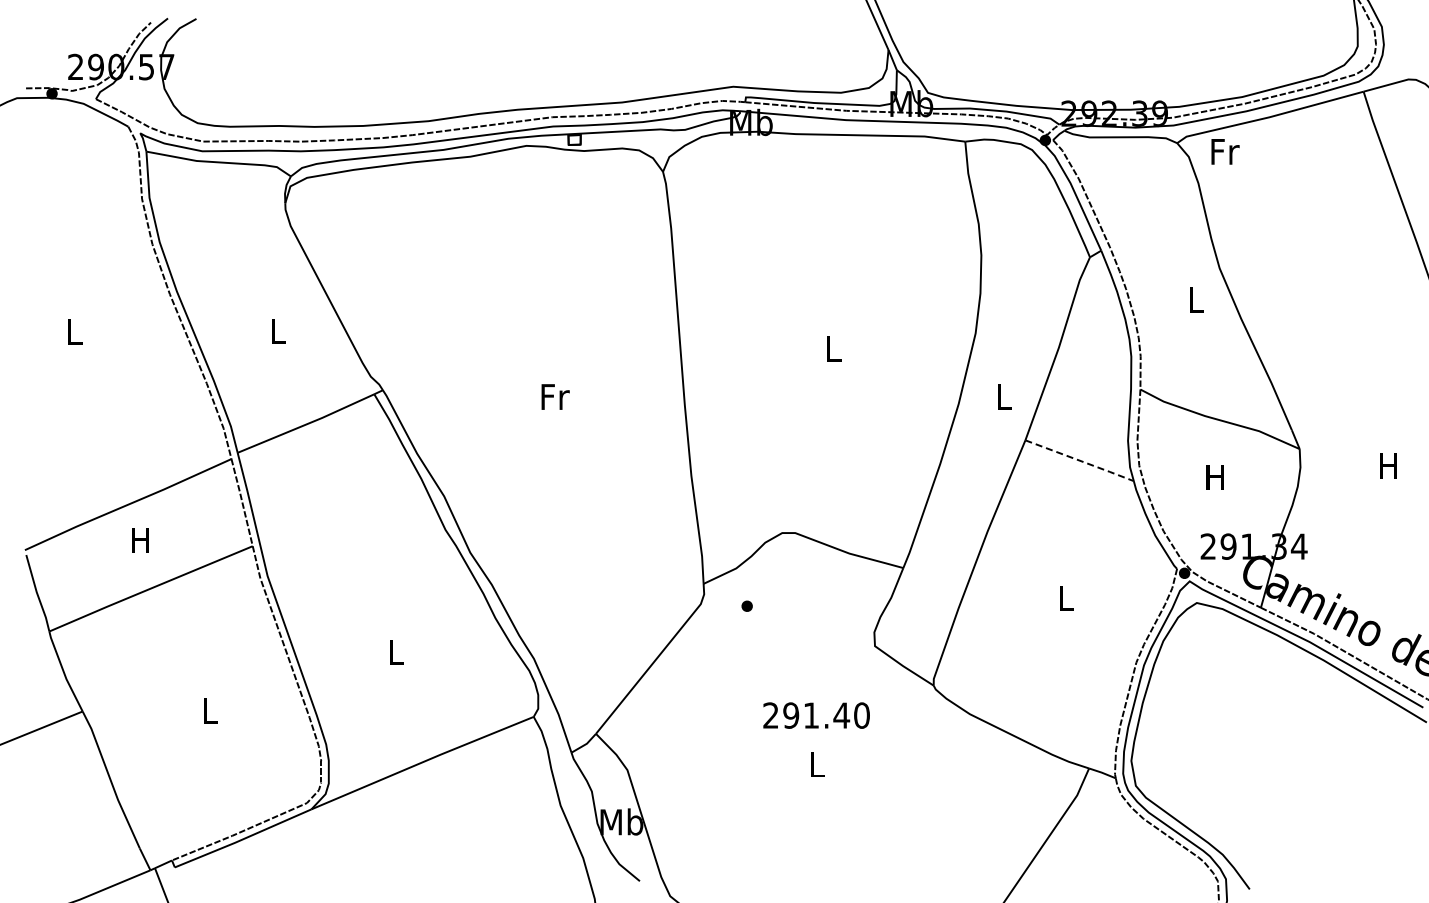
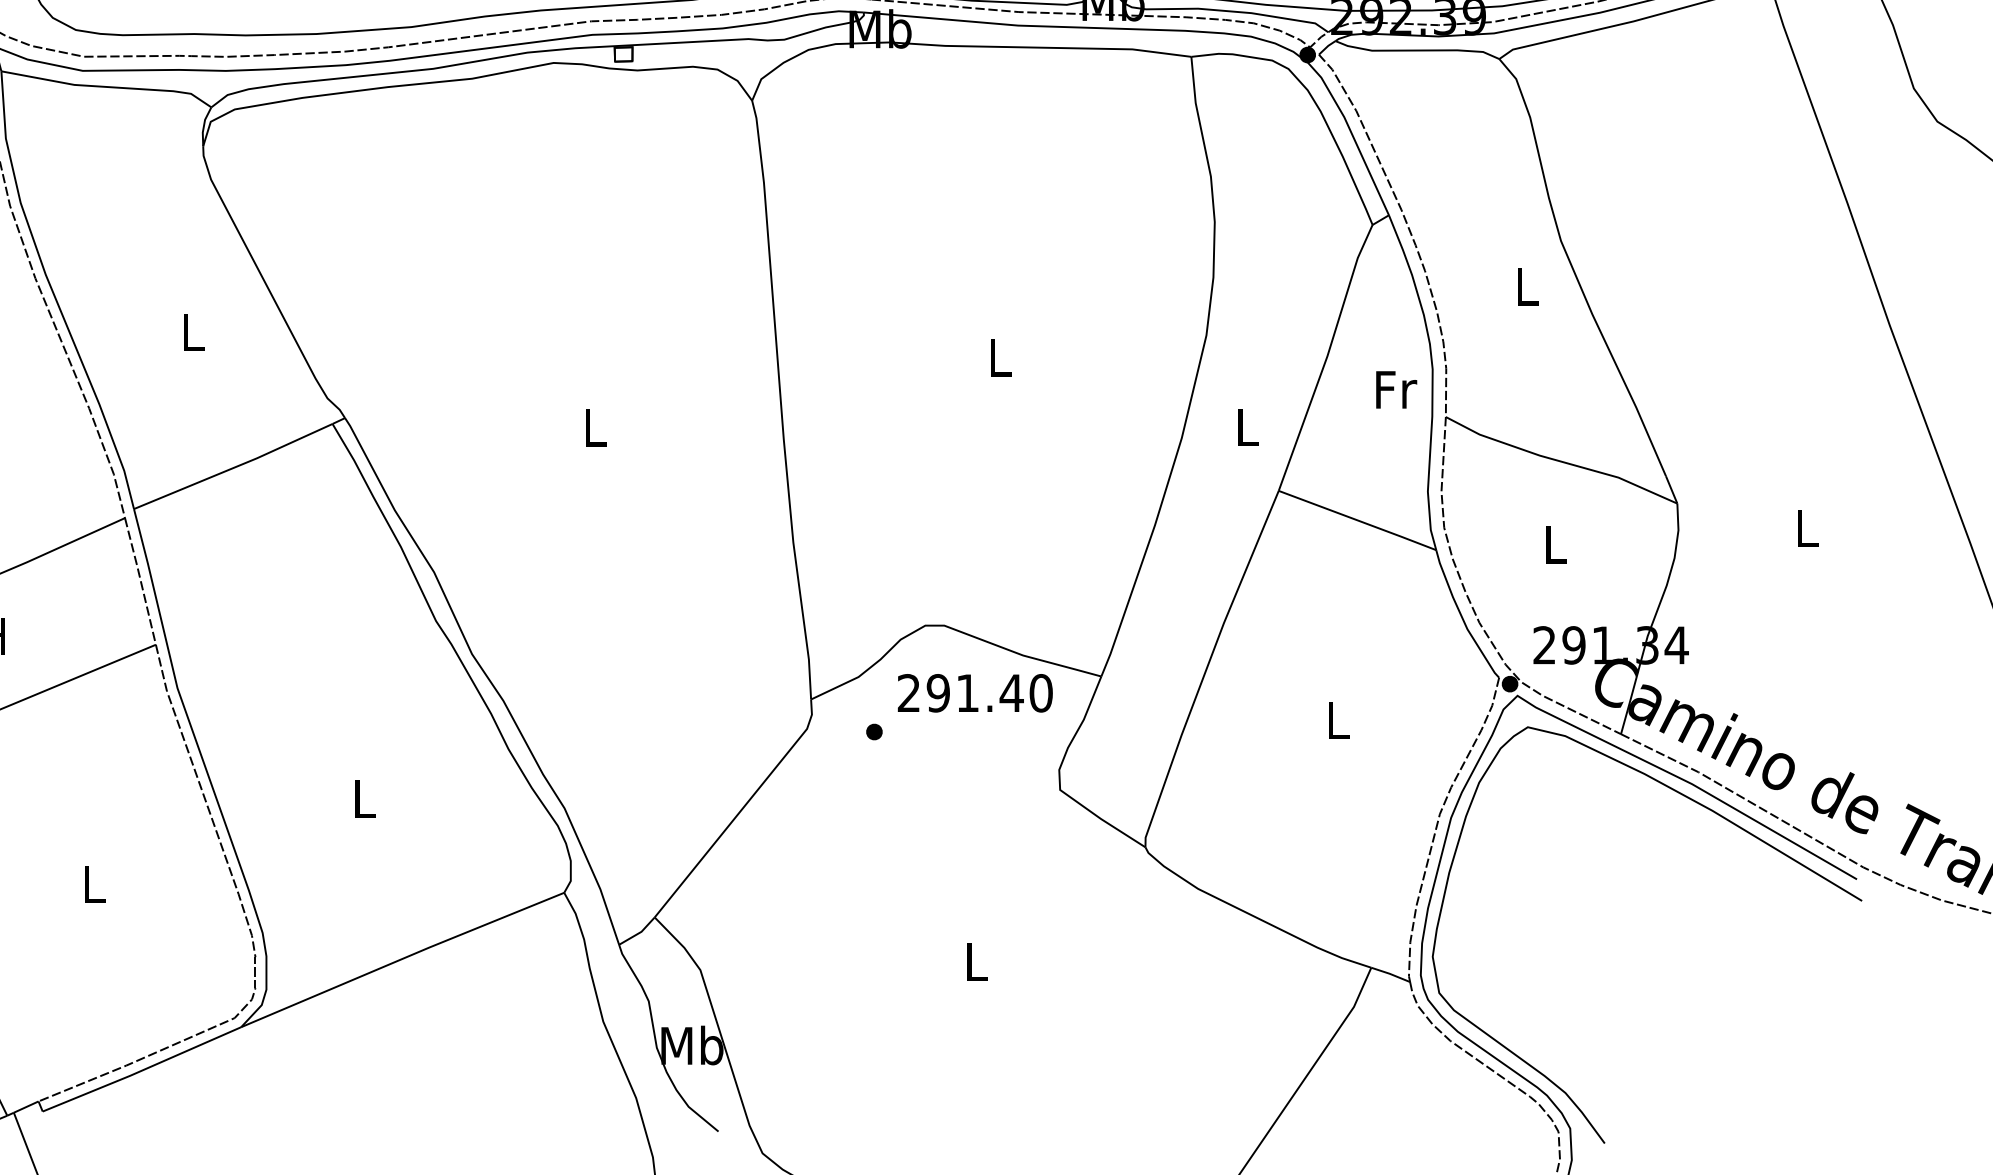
text: (1225, 151) -> (1396, 389), moved
text: (555, 396) -> (595, 427), Fr -> L
line: (1080, 460) -> (1358, 520), dashed -> solid
text: (1388, 465) -> (1806, 527), H -> L
text: (1214, 477) -> (1553, 544), H -> L
text: (816, 715) -> (975, 693), moved

